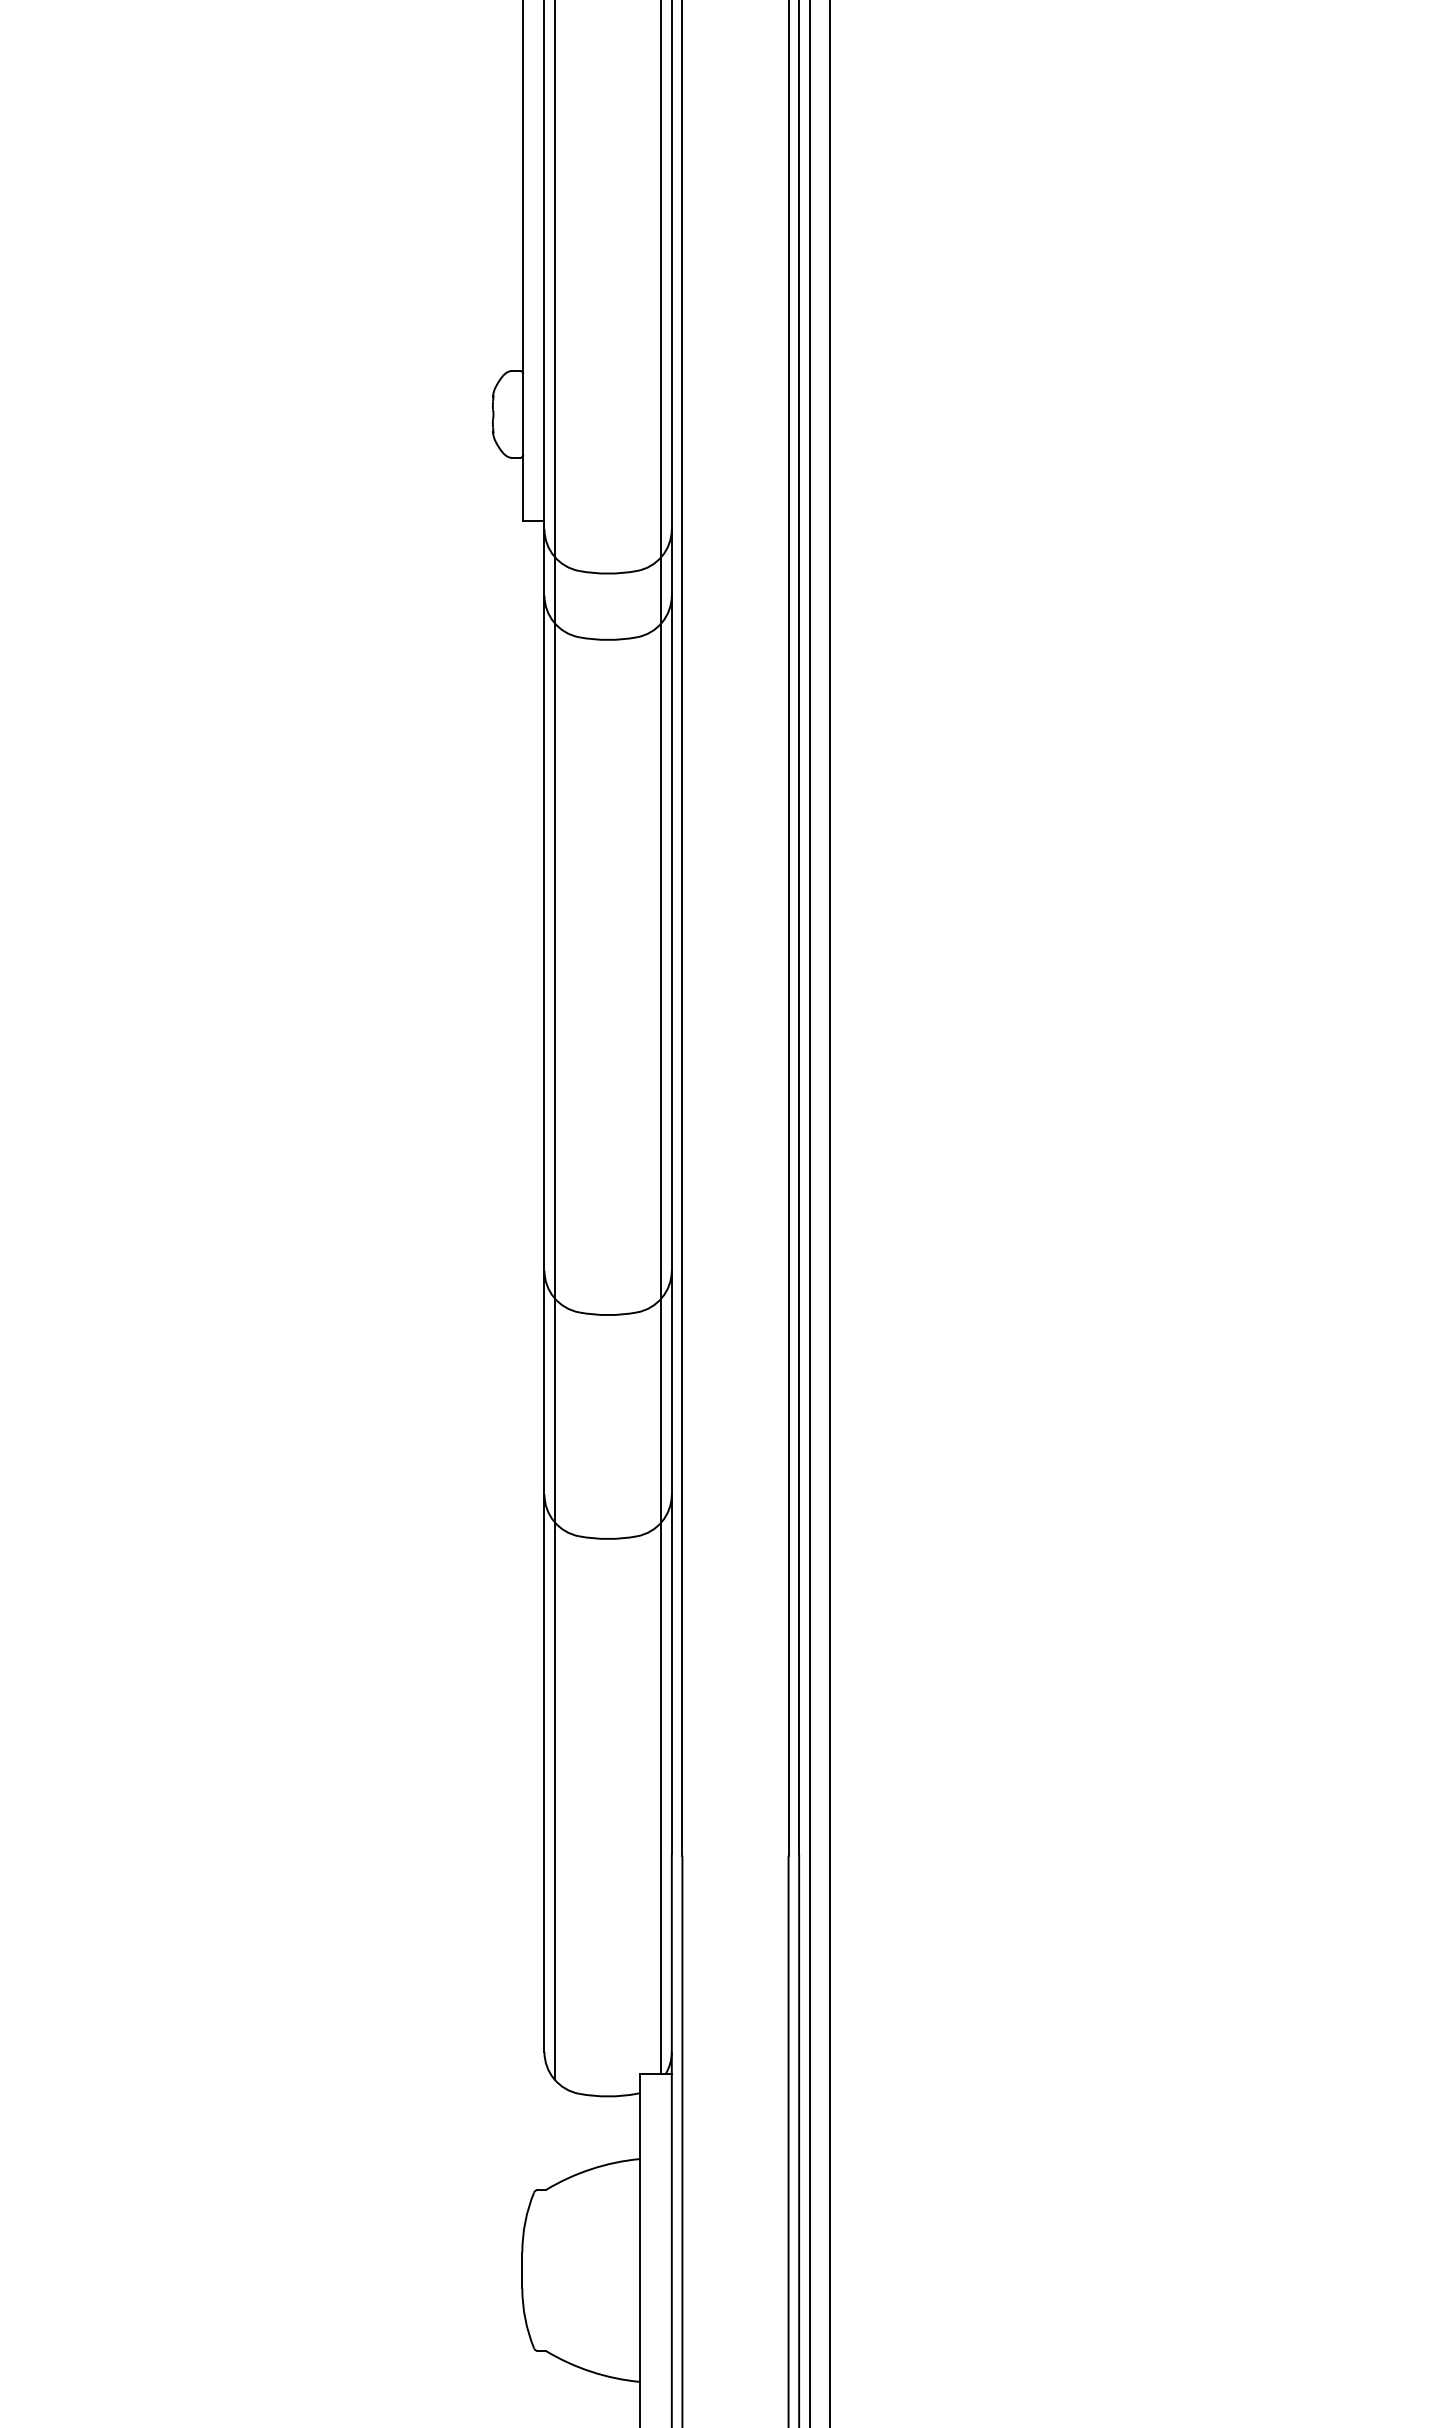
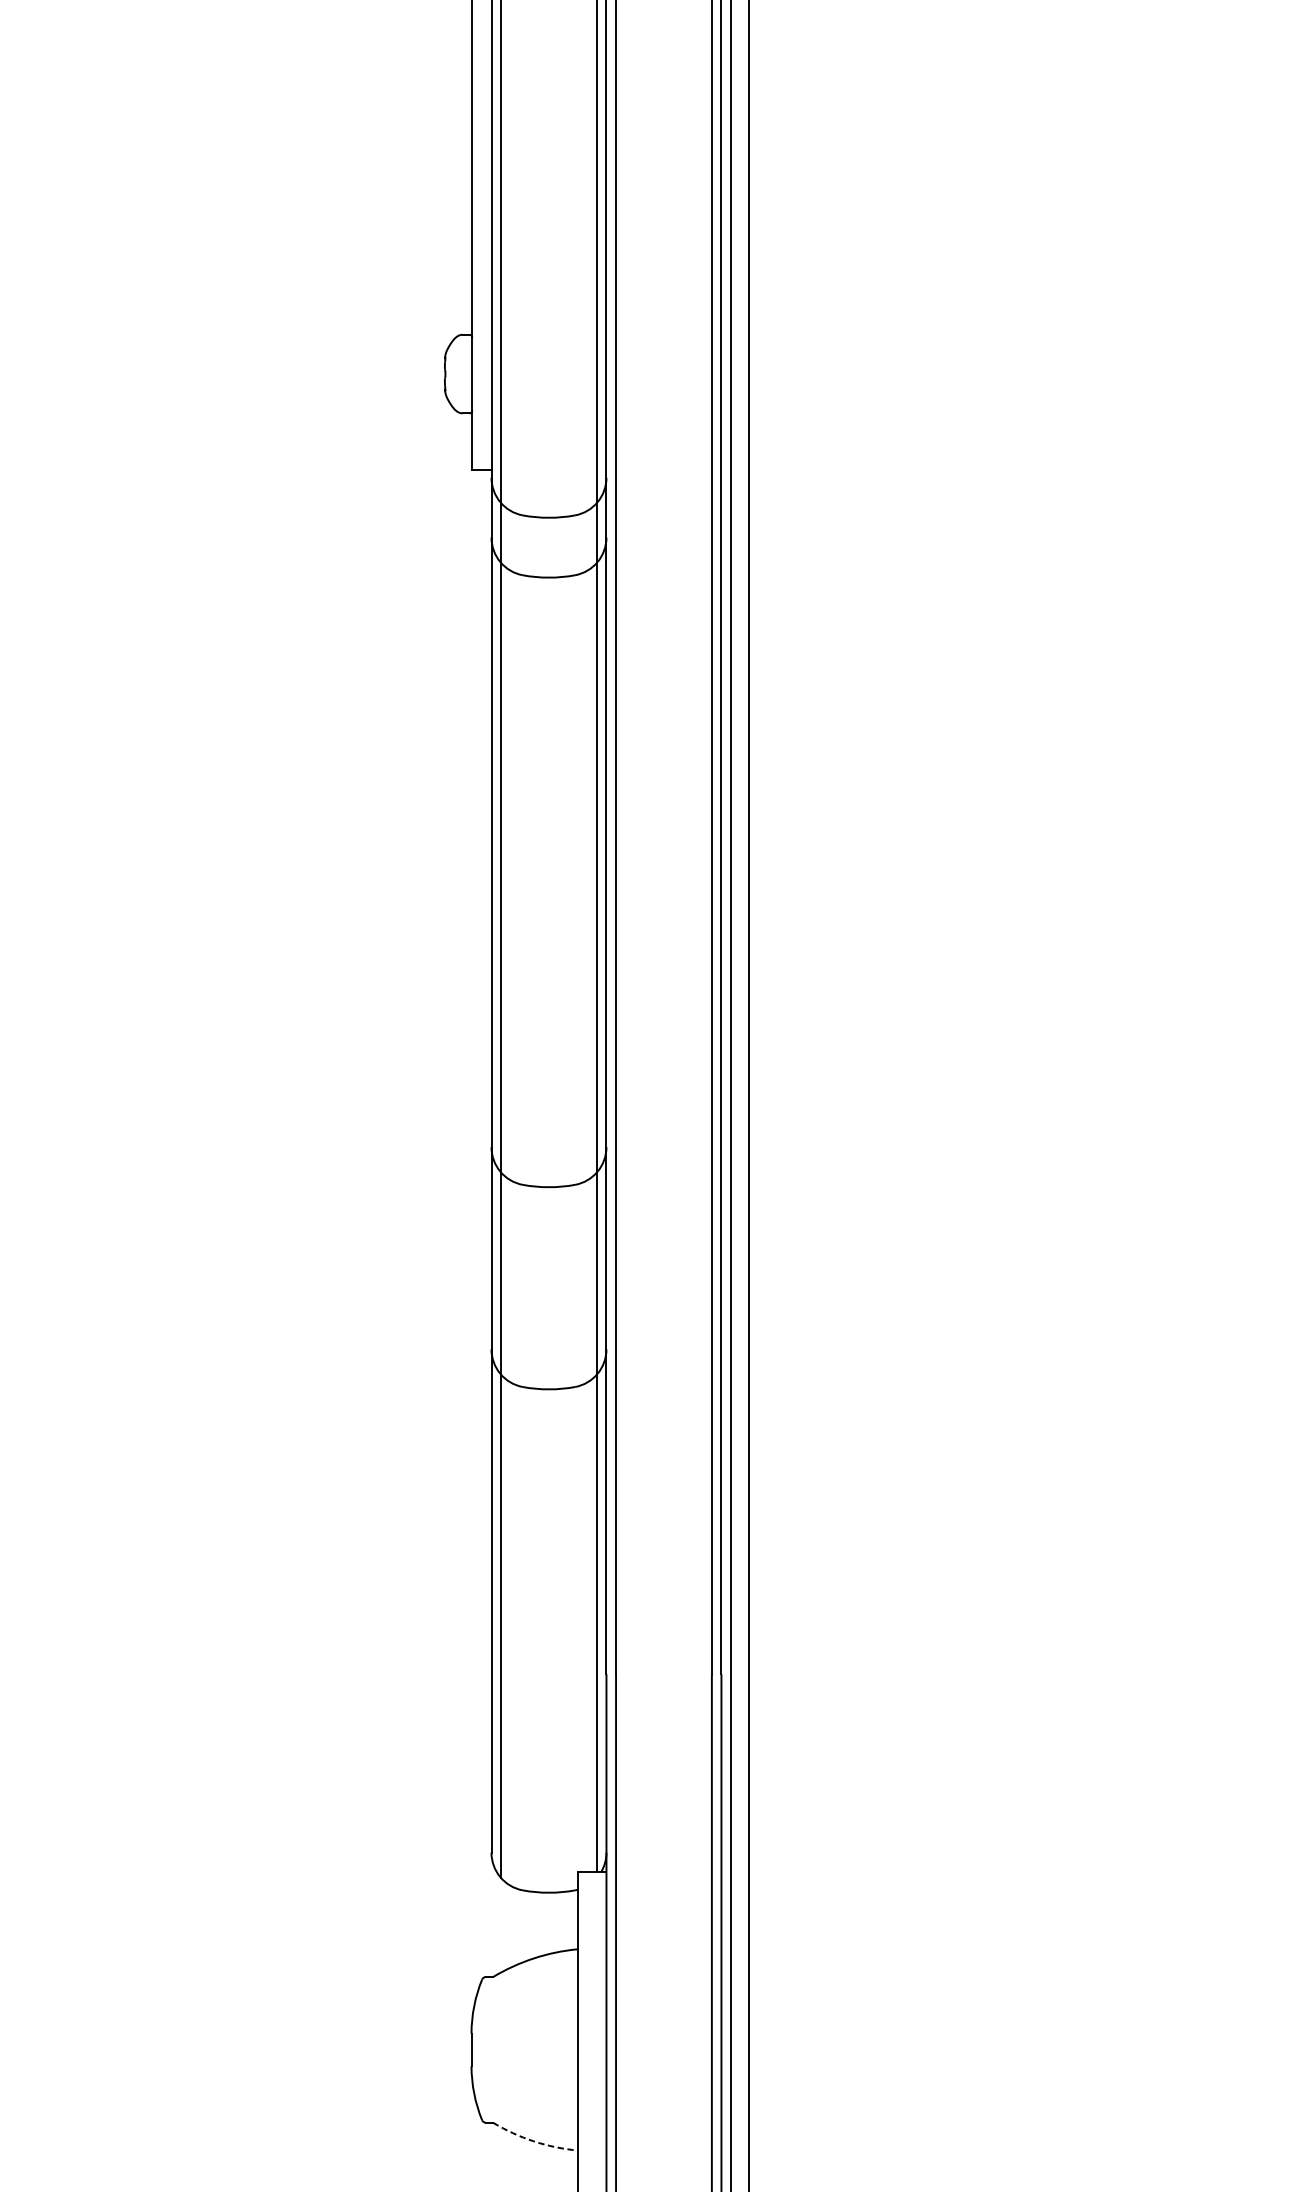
arc: (591, 2371) -> (533, 2141), solid -> dashed

